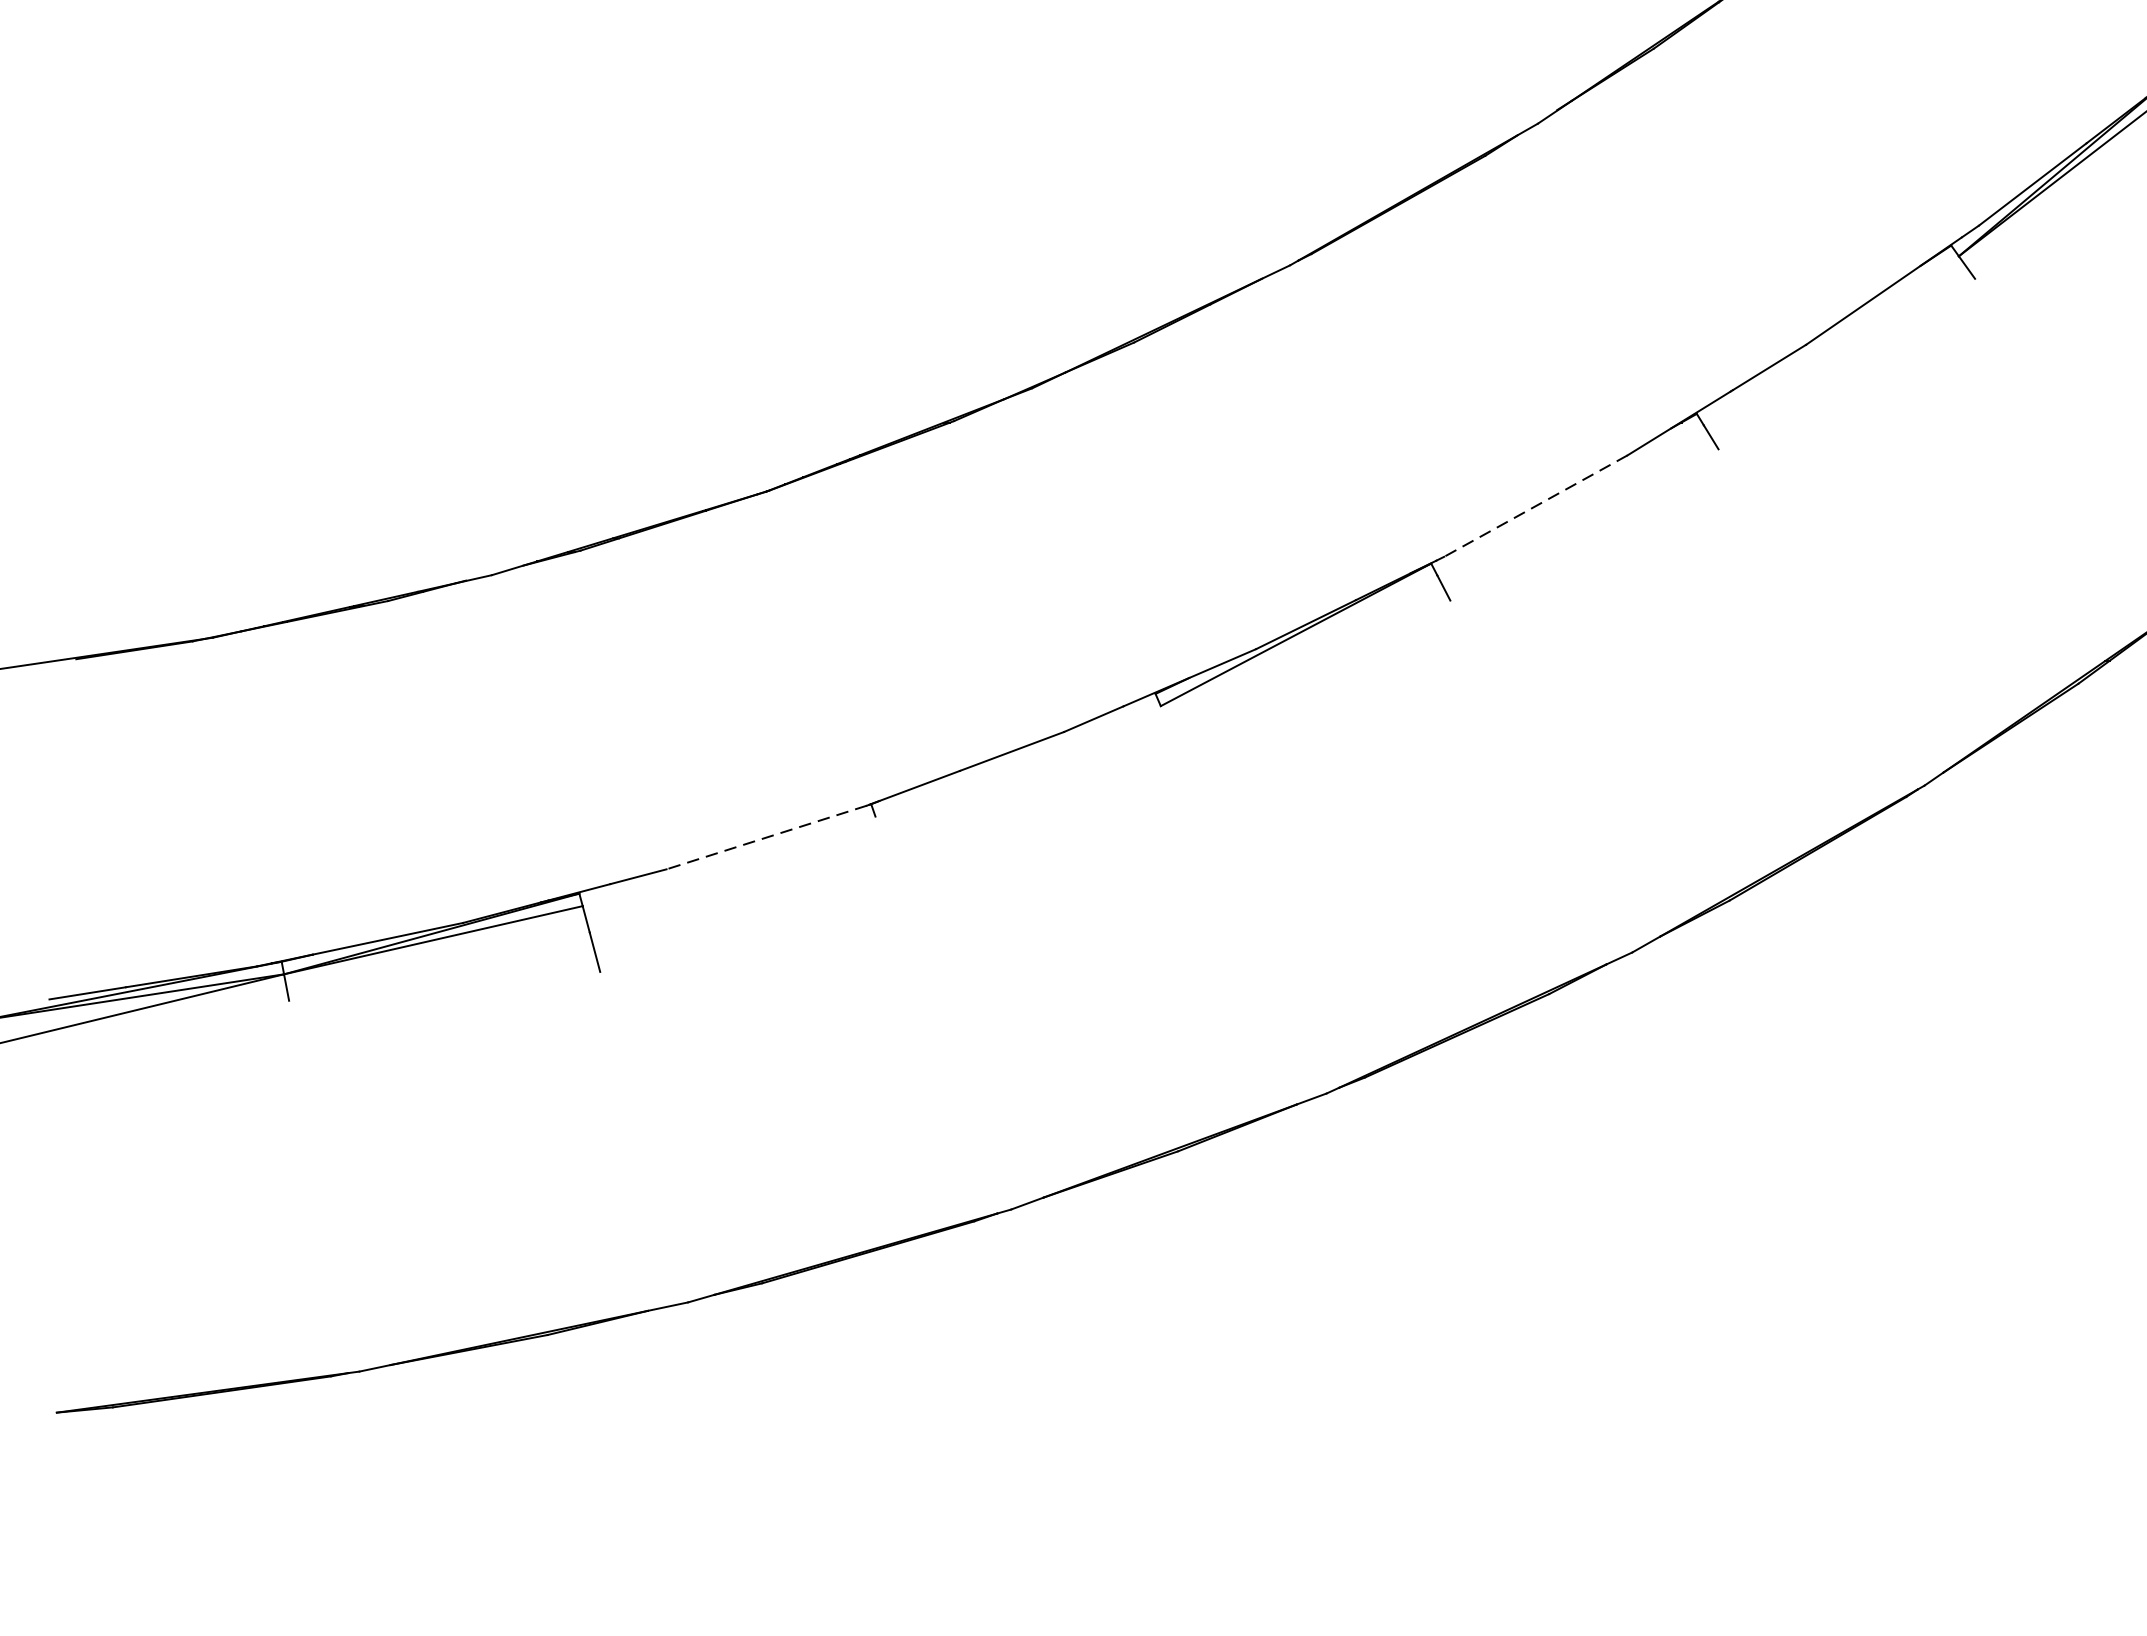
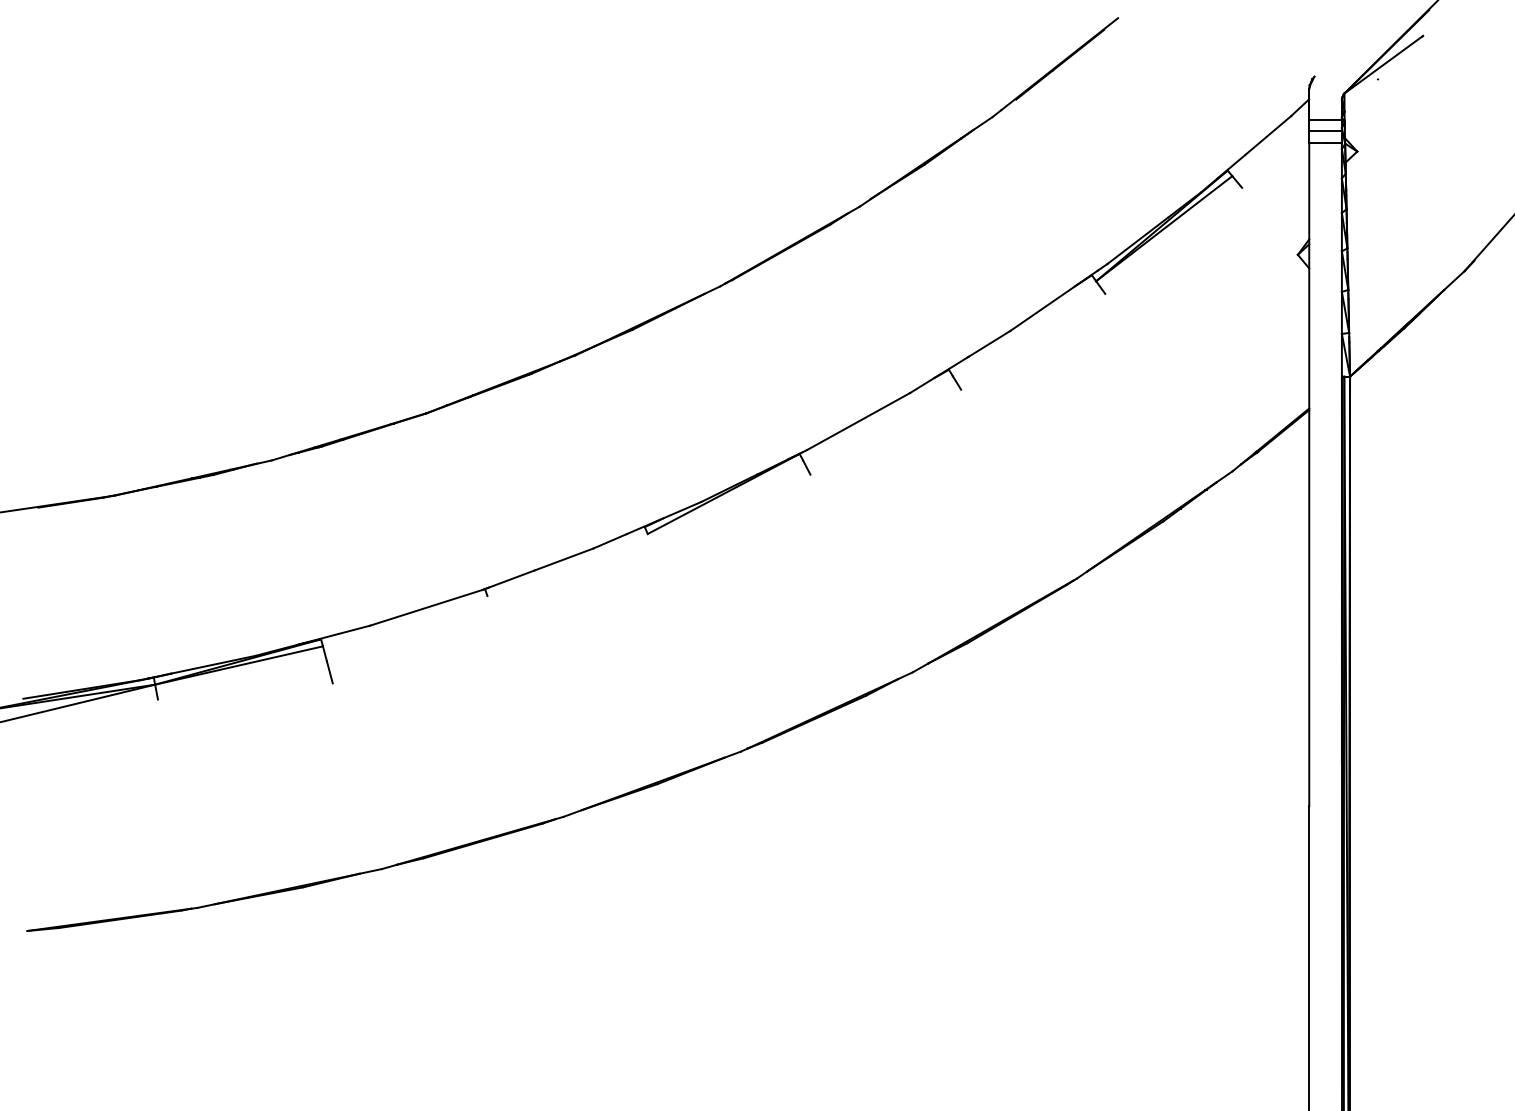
line: (1535, 505) -> (858, 421), dashed -> solid
line: (765, 836) -> (425, 607), dashed -> solid

